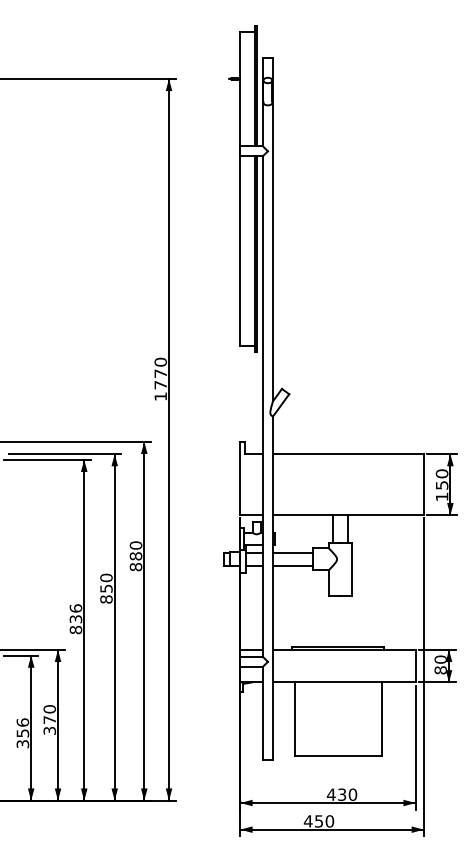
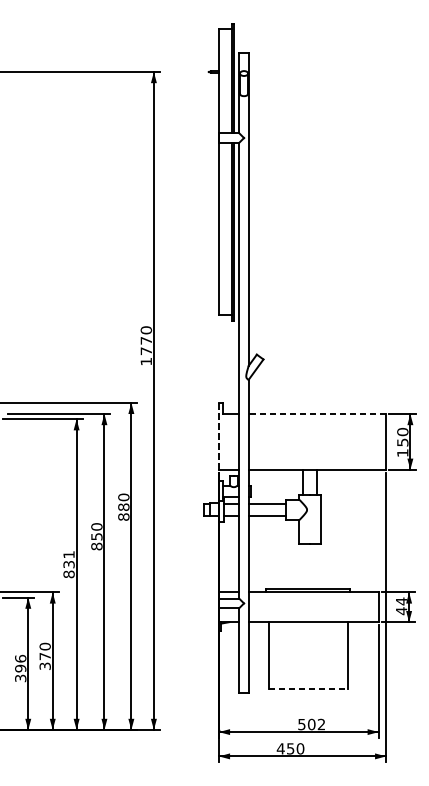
line: (347, 454) -> (316, 414), solid -> dashed
line: (240, 478) -> (219, 436), solid -> dashed
text: (75, 608) -> (68, 554), 836 -> 831
text: (440, 664) -> (401, 605), 80 -> 44
text: (22, 733) -> (20, 668), 356 -> 396
line: (338, 755) -> (308, 688), solid -> dashed
text: (341, 794) -> (311, 724), 430 -> 502

